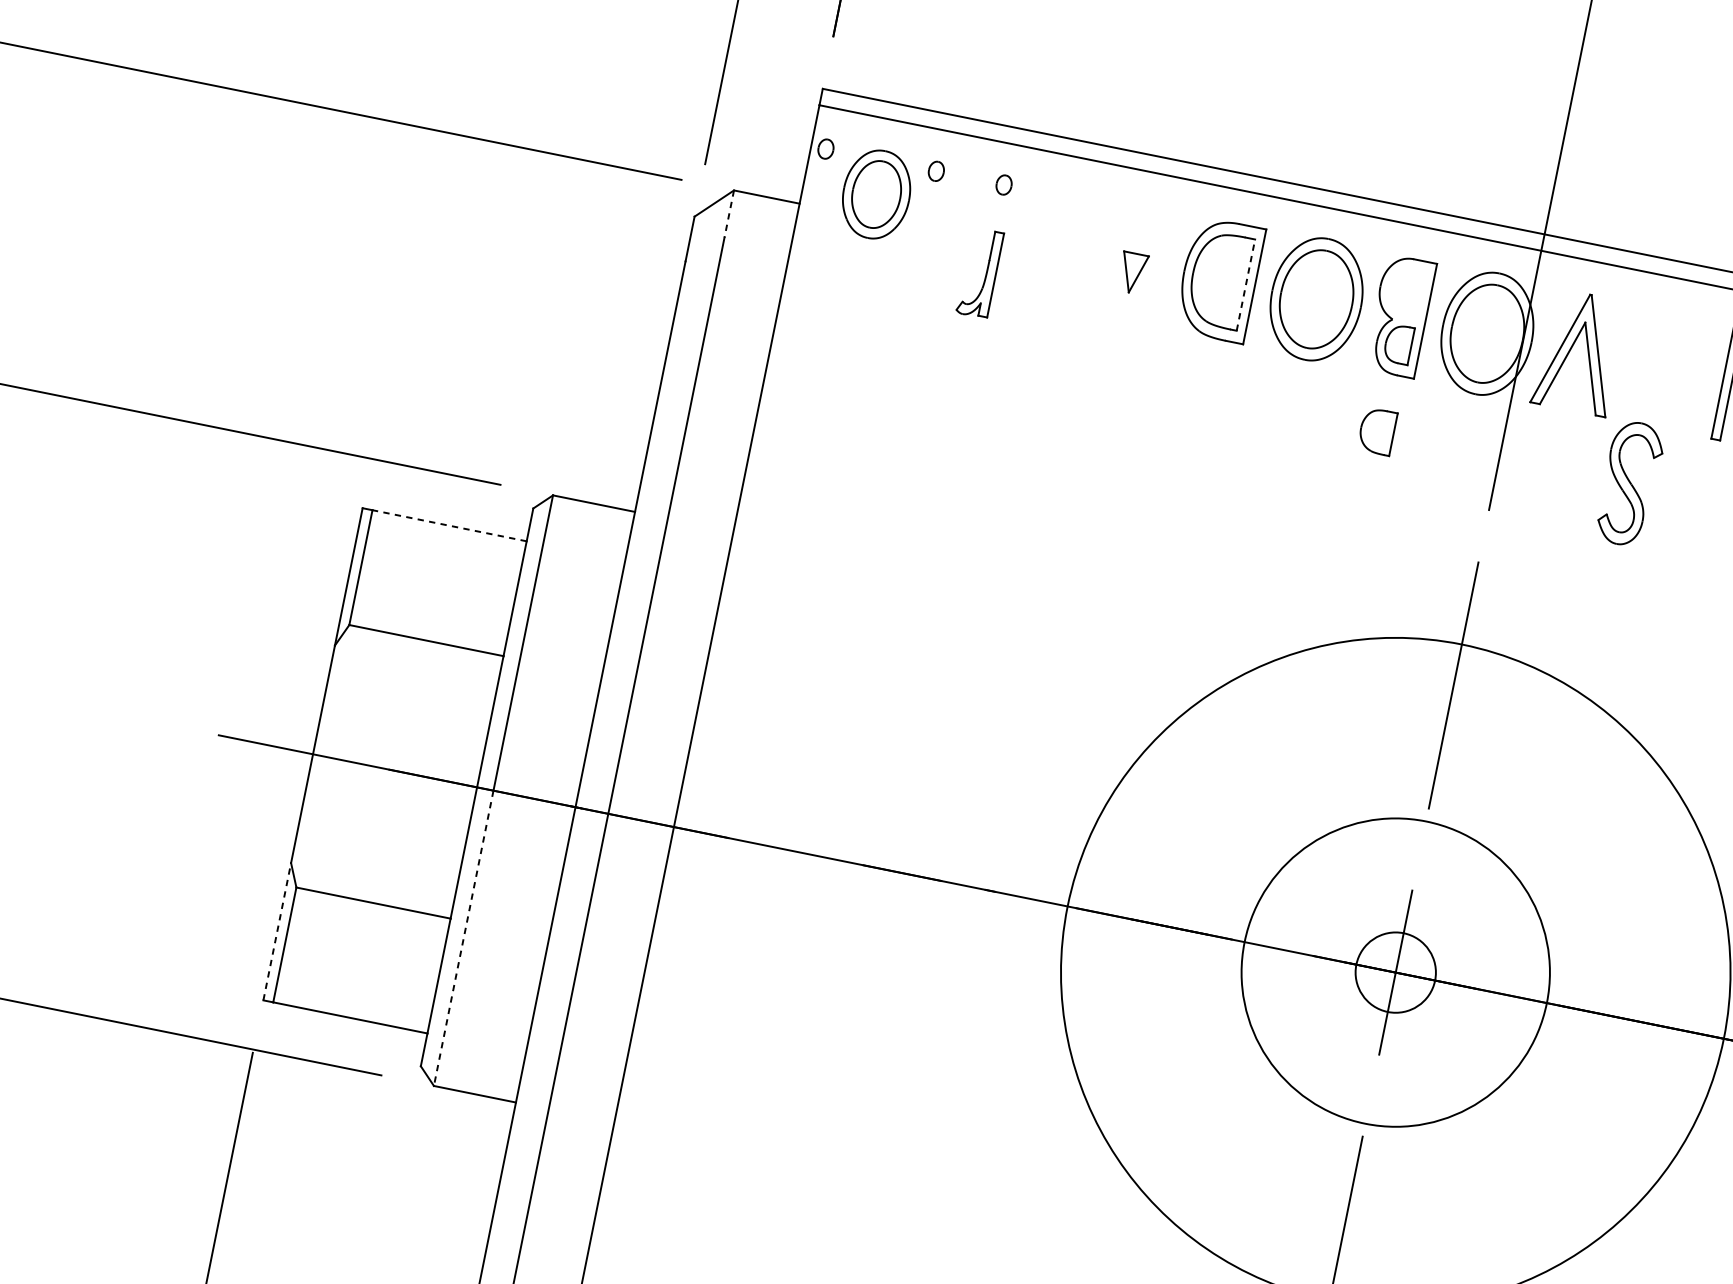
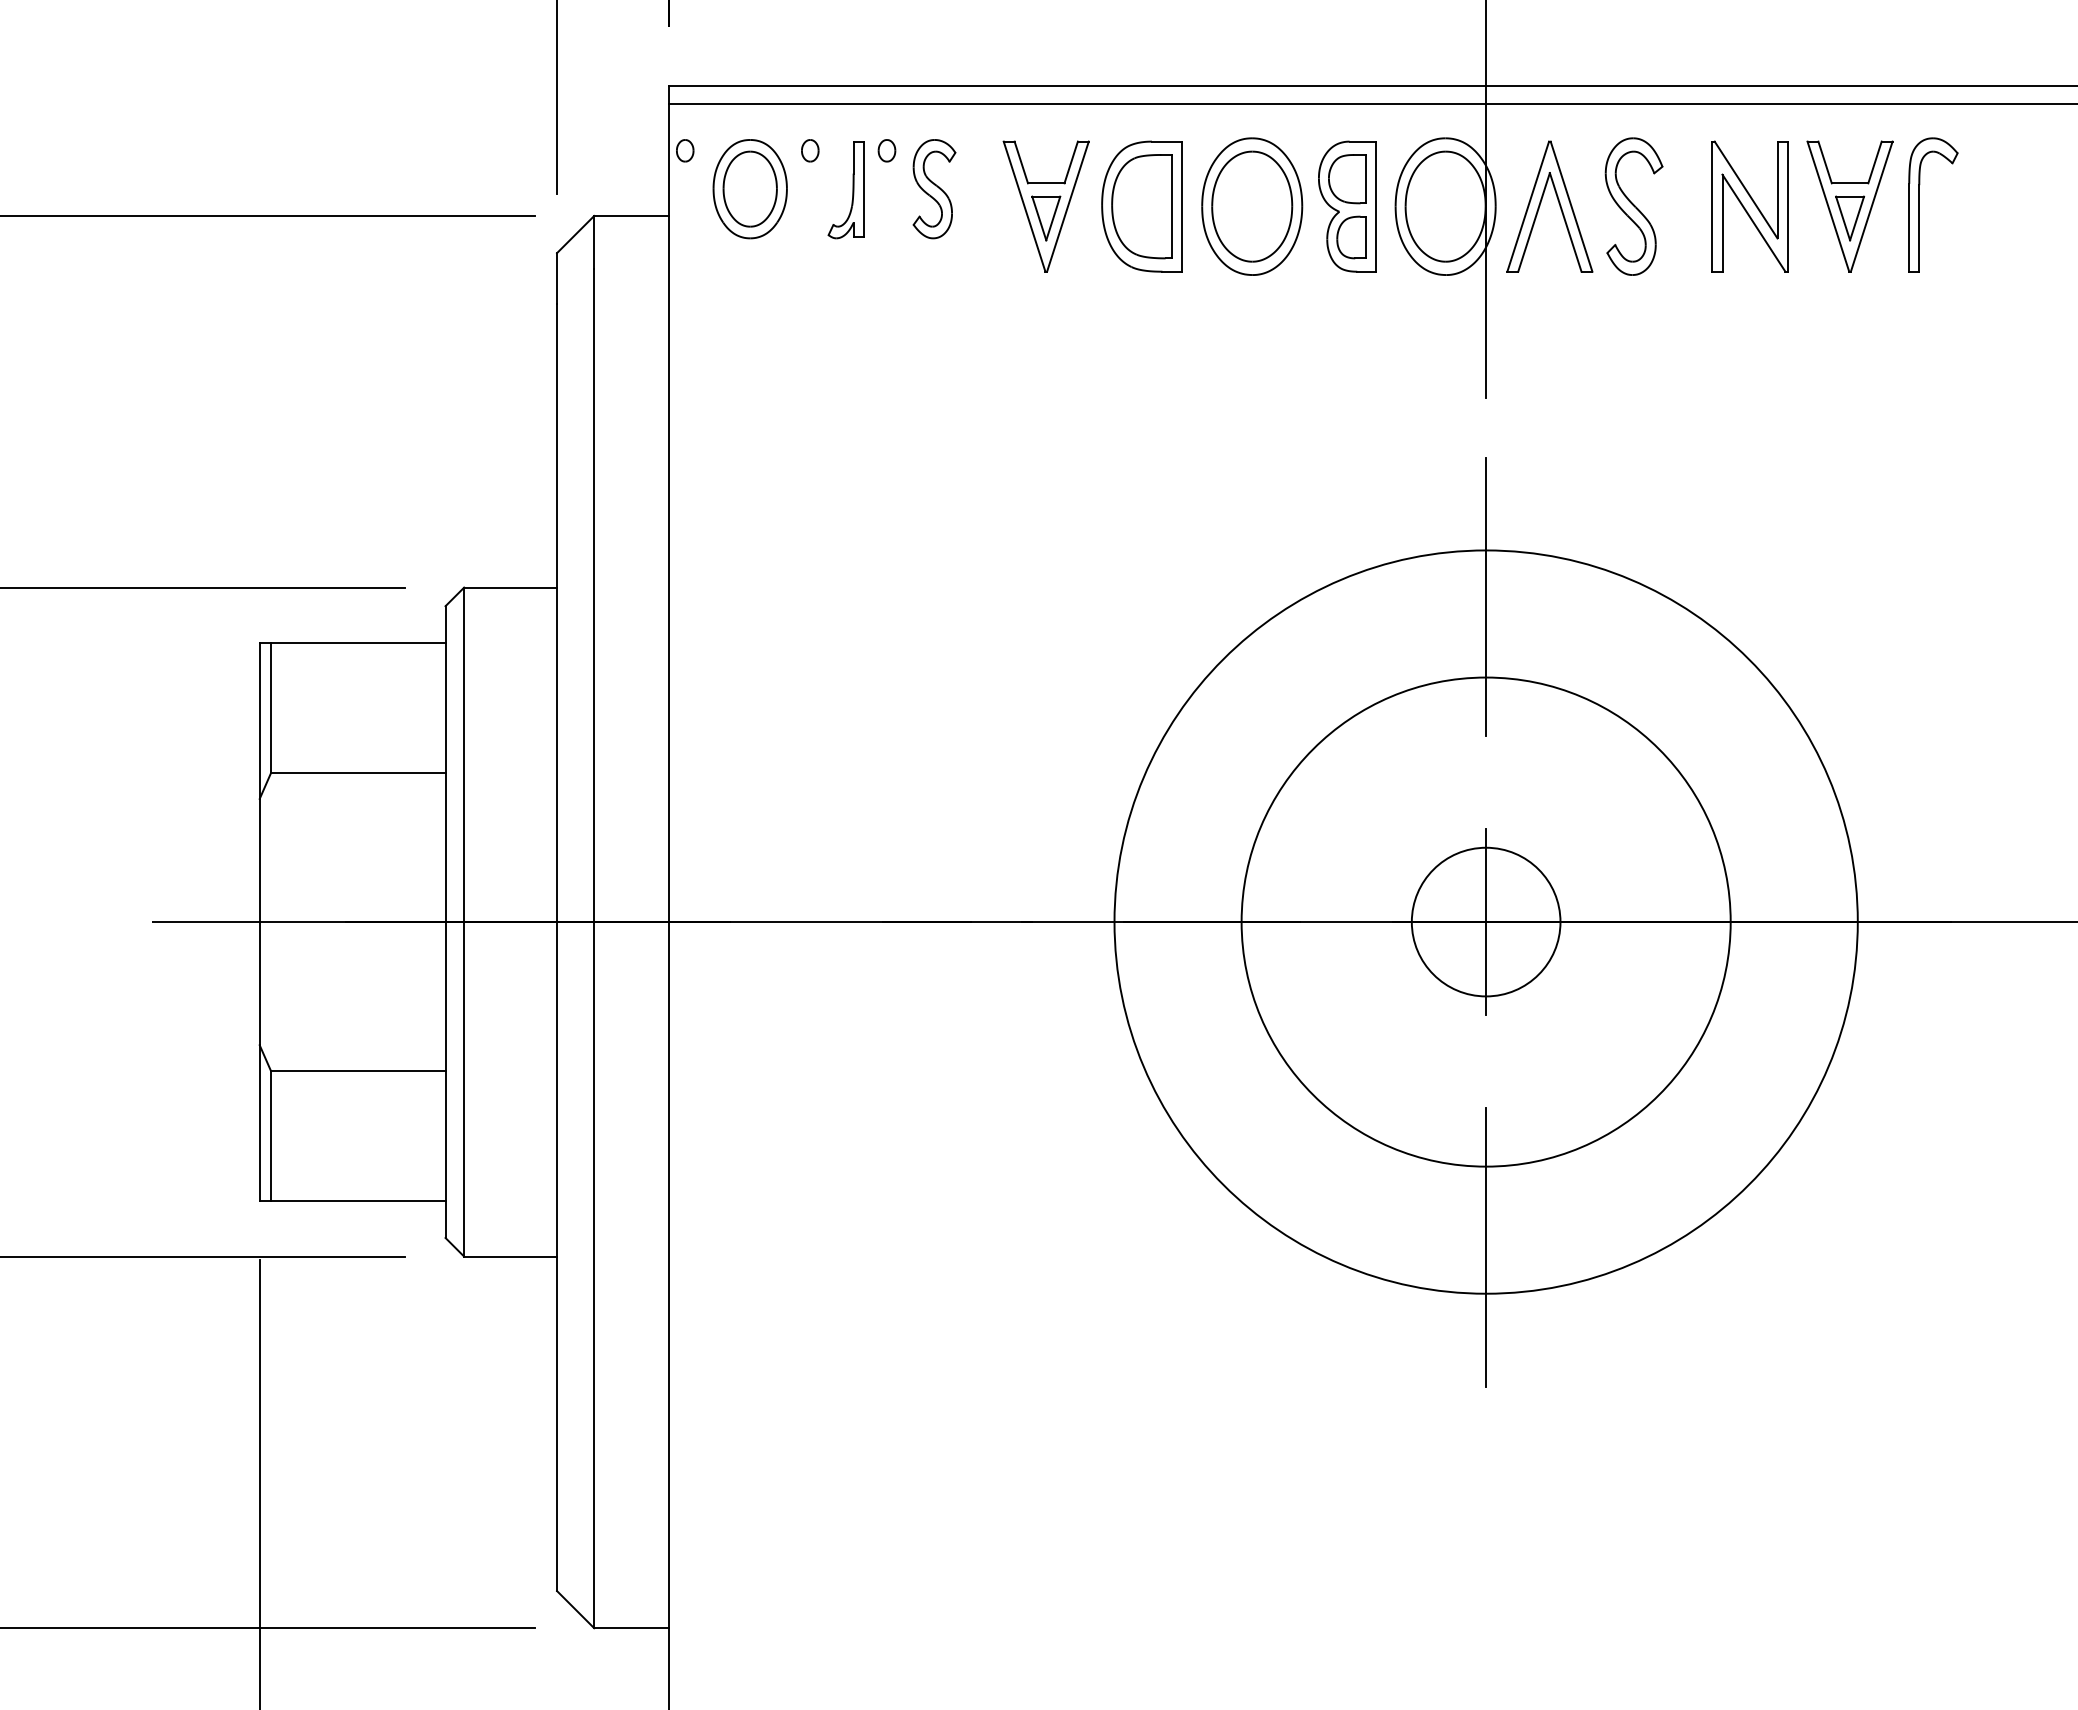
line: (729, 213) -> (594, 242), dashed -> solid
part: (1039, 227) -> (934, 189), added
part: (1134, 262) -> (1045, 206), added
part: (985, 274) -> (852, 190), moved
line: (1246, 285) -> (1172, 206), dashed -> solid
part: (1377, 431) -> (1347, 179), moved
part: (1629, 483) -> (1633, 206), moved
line: (448, 525) -> (357, 643), dashed -> solid
line: (276, 932) -> (259, 1123), dashed -> solid
line: (464, 938) -> (464, 1089), dashed -> solid
circle: (1395, 971) -> (1485, 921), size x1.43
circle: (1395, 971) -> (1485, 921), size x1.67

